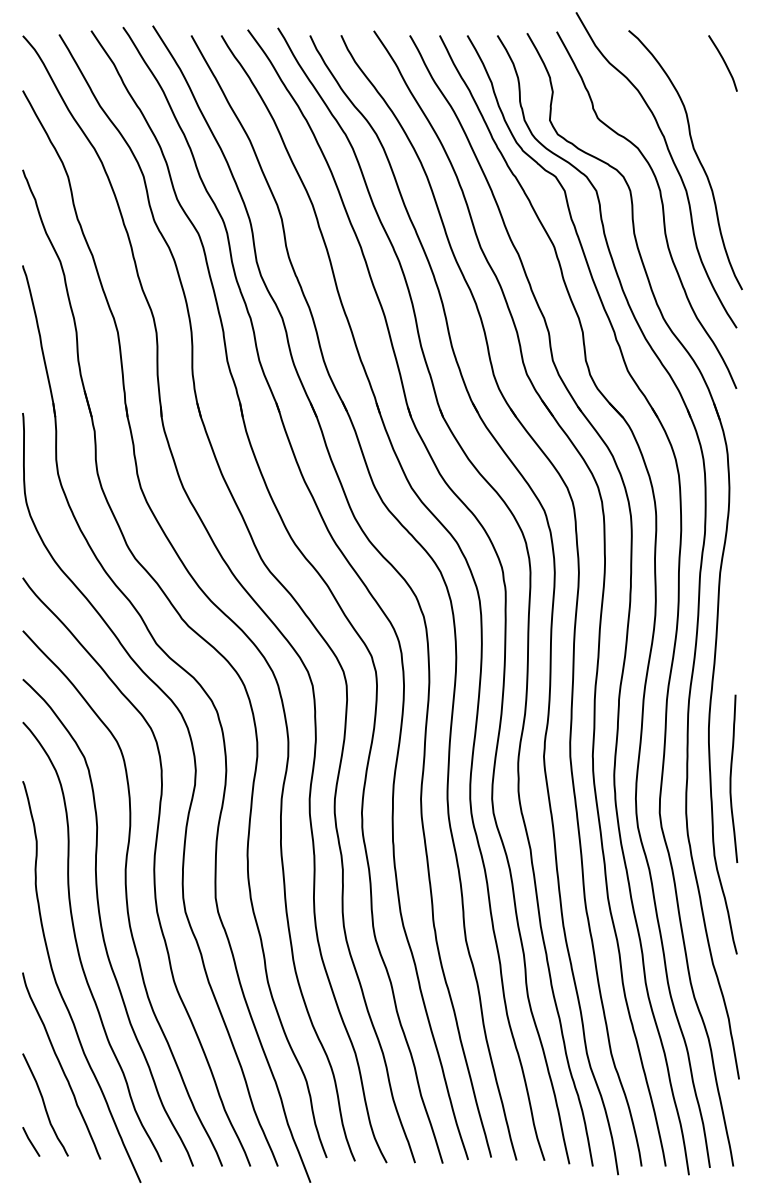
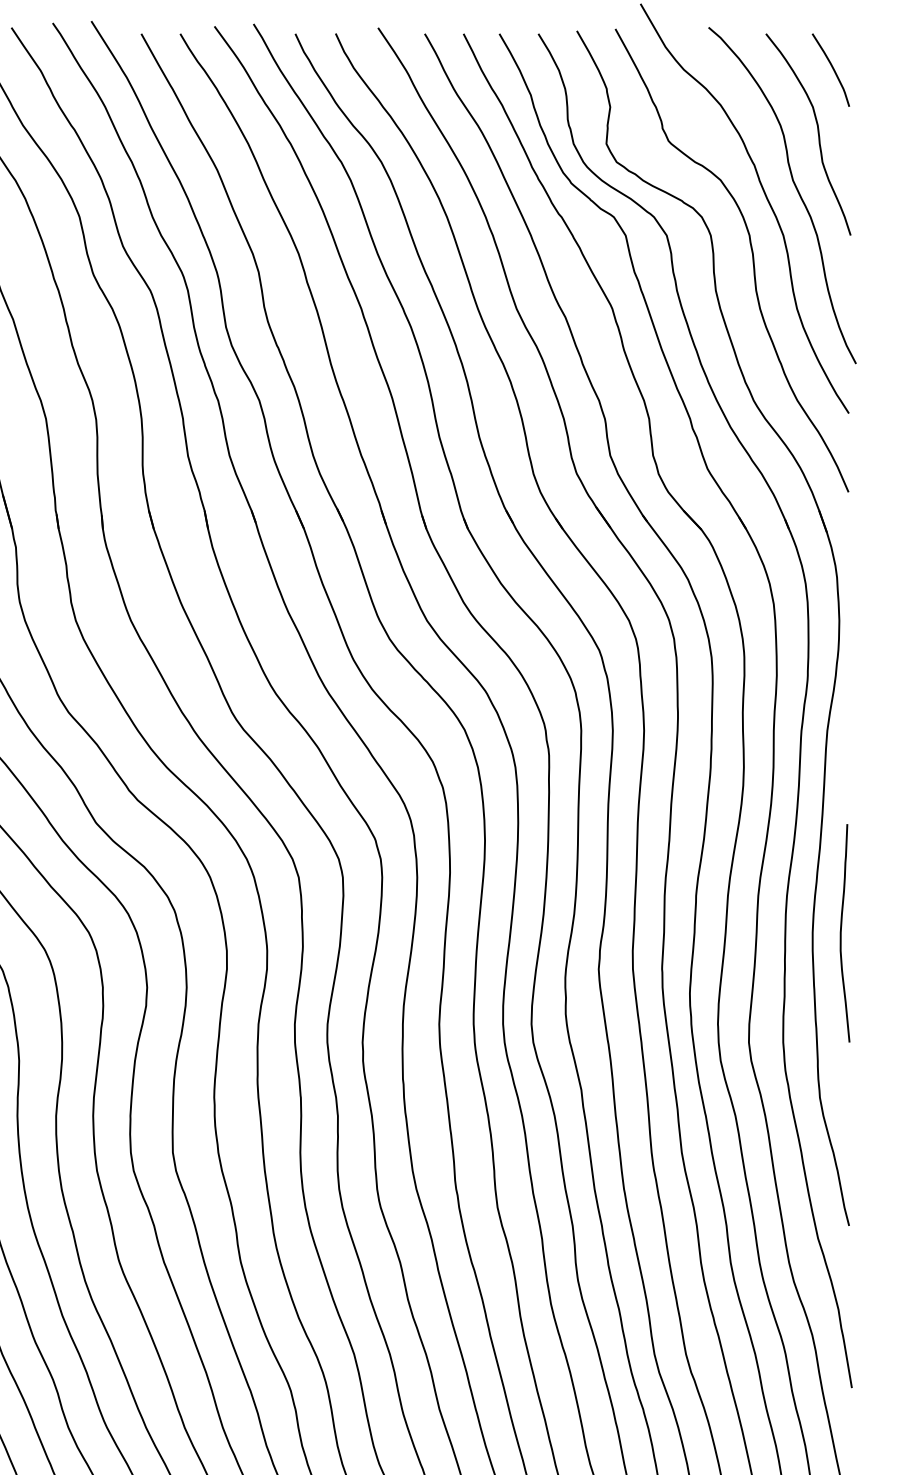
curve: (712, 113) -> (817, 135), added
curve: (731, 778) -> (842, 932), moved

